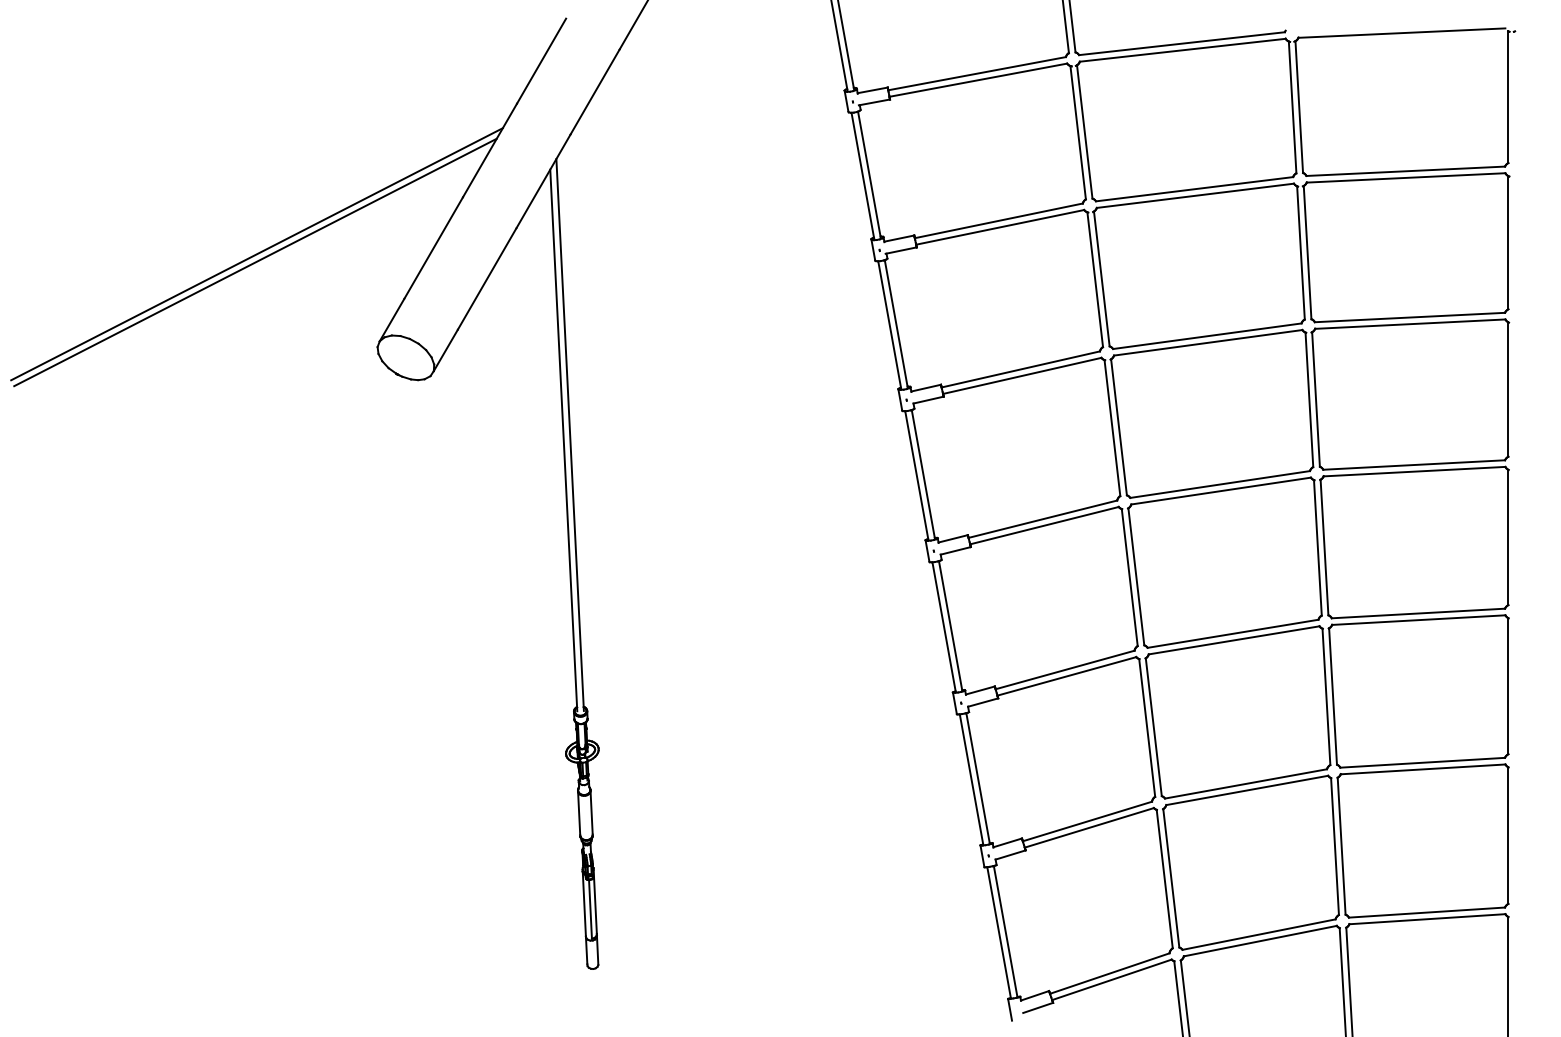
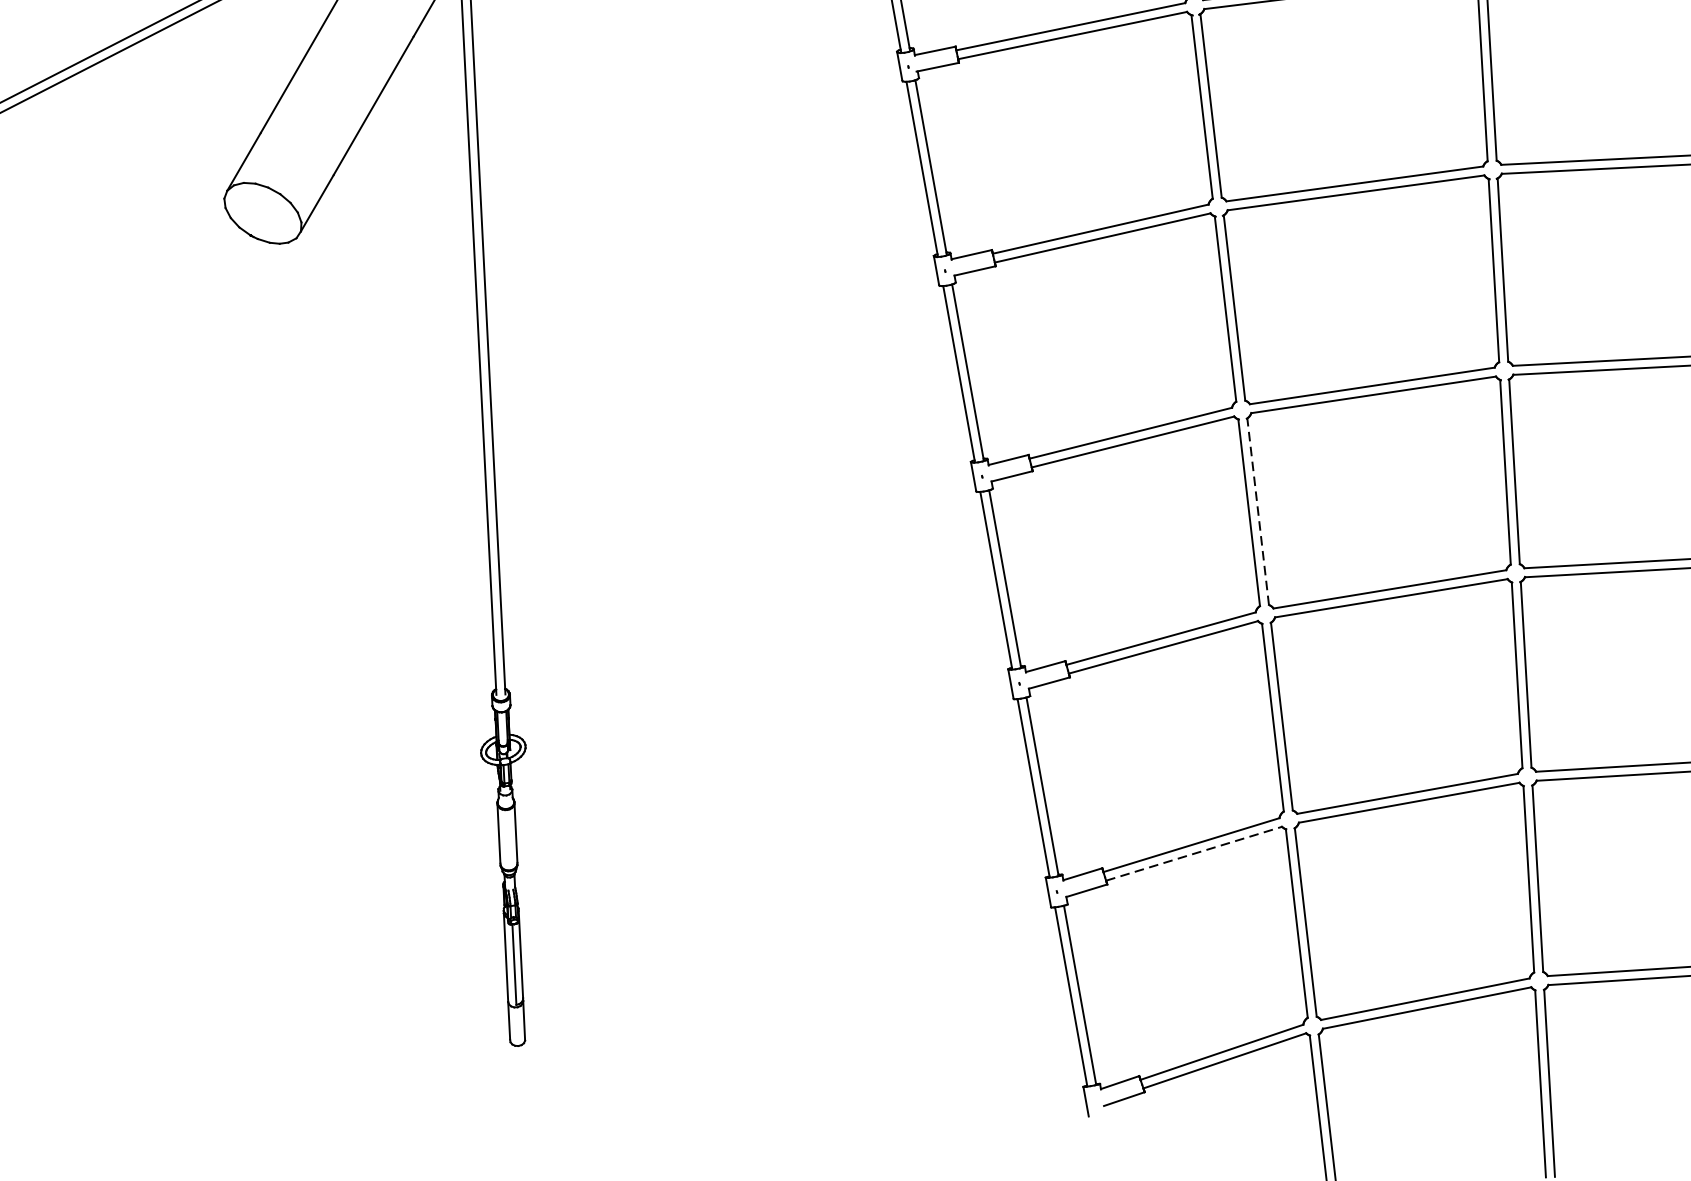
line: (1136, 576) -> (1258, 511), solid -> dashed
line: (1089, 827) -> (1194, 853), solid -> dashed

